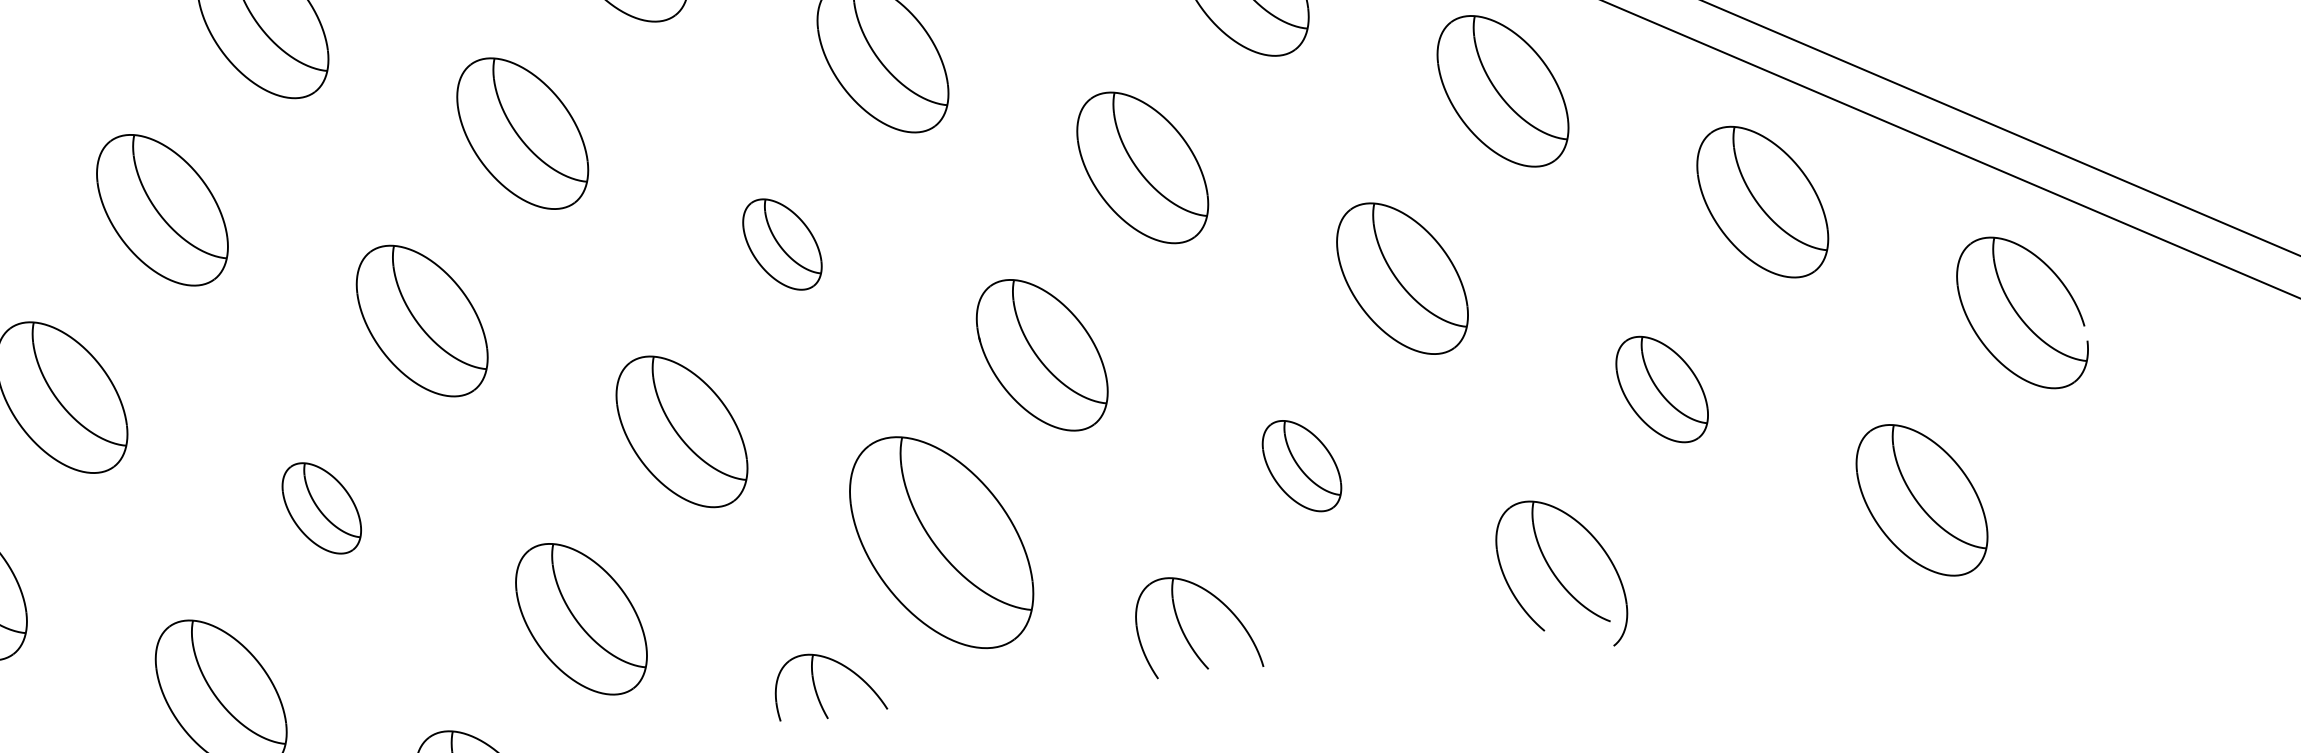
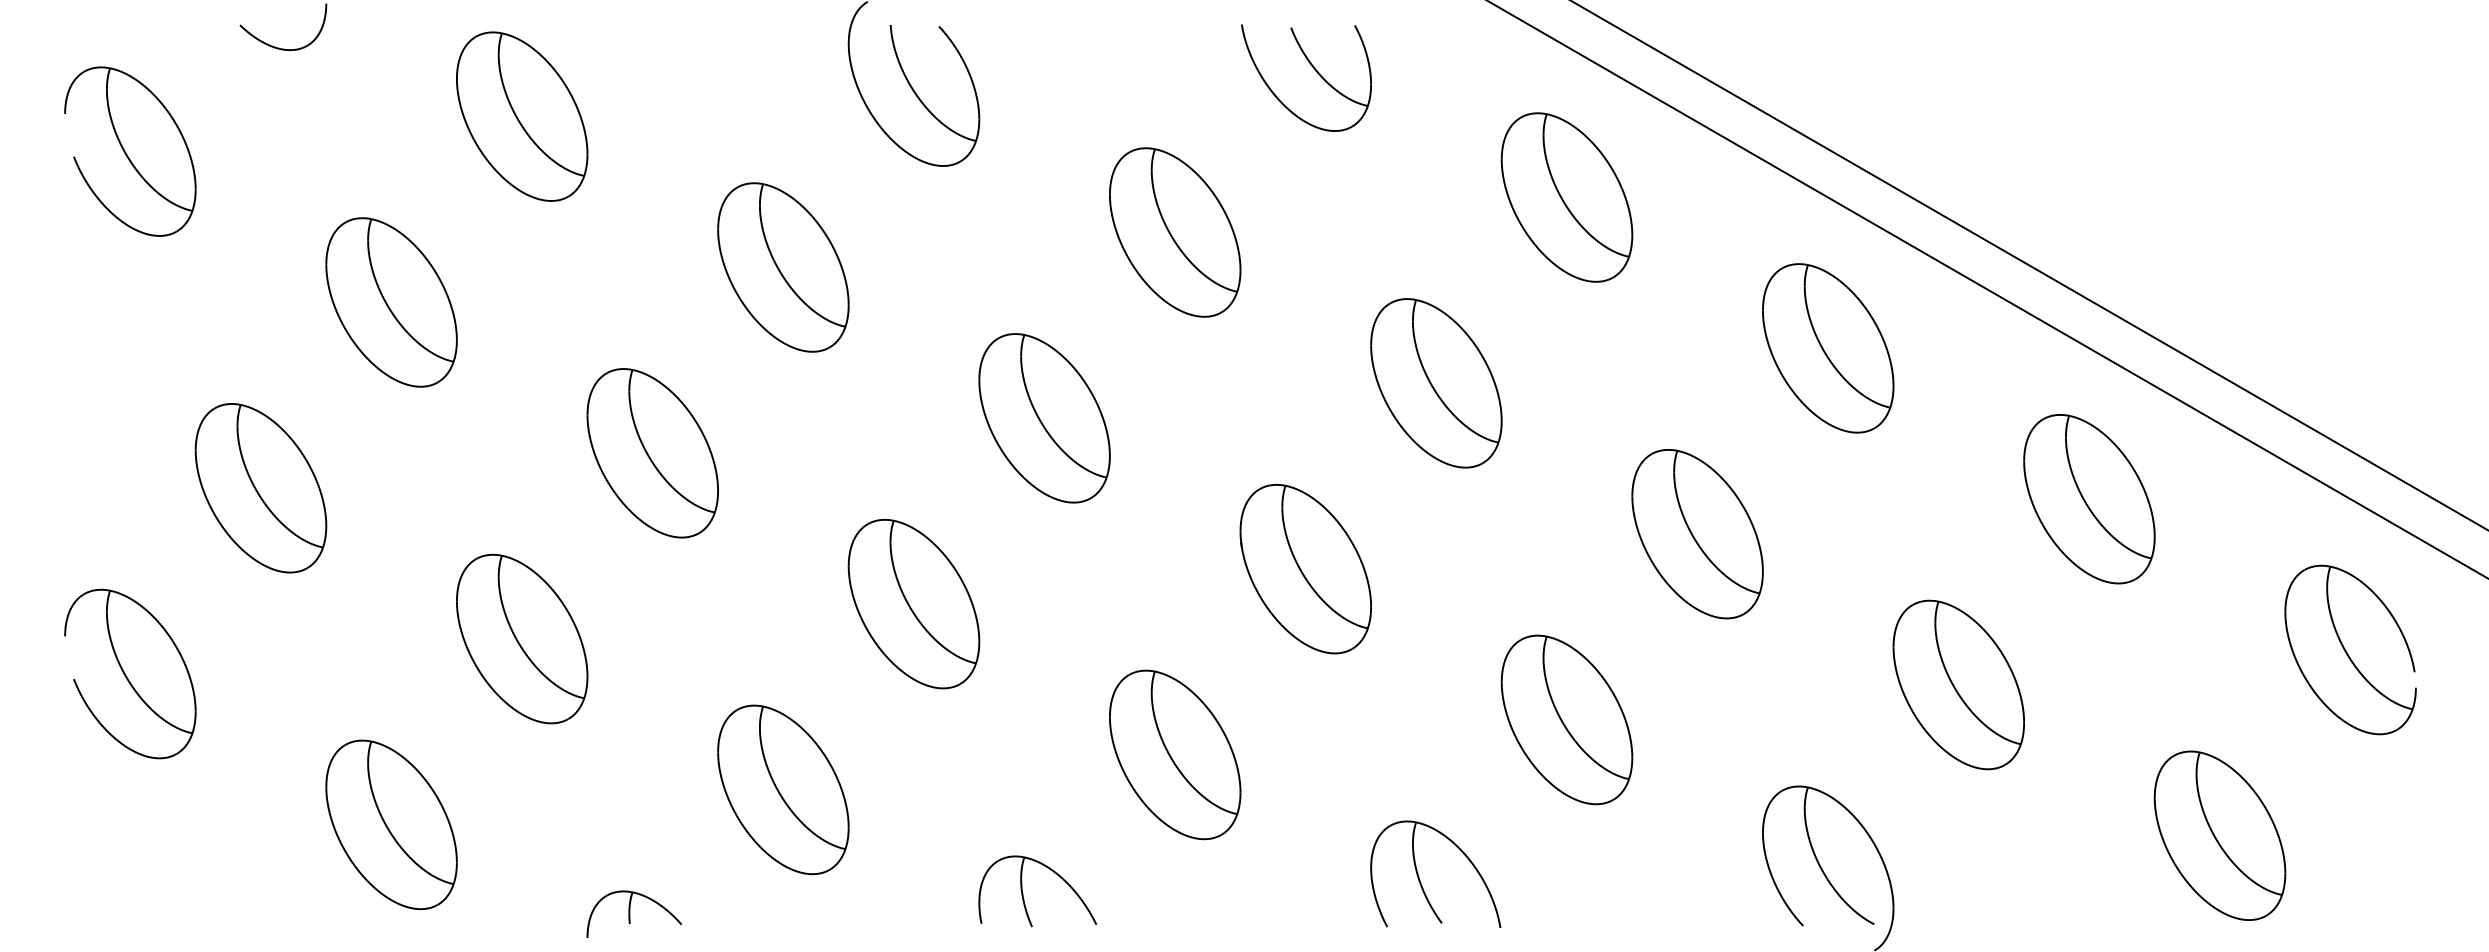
part: (782, 244) -> (1044, 418), size x1.67
part: (1661, 389) -> (1958, 684), size x1.43
part: (1301, 465) -> (1566, 719), size x1.67
part: (321, 507) -> (522, 638), size x1.67
part: (941, 542) -> (1175, 754), size x0.71

